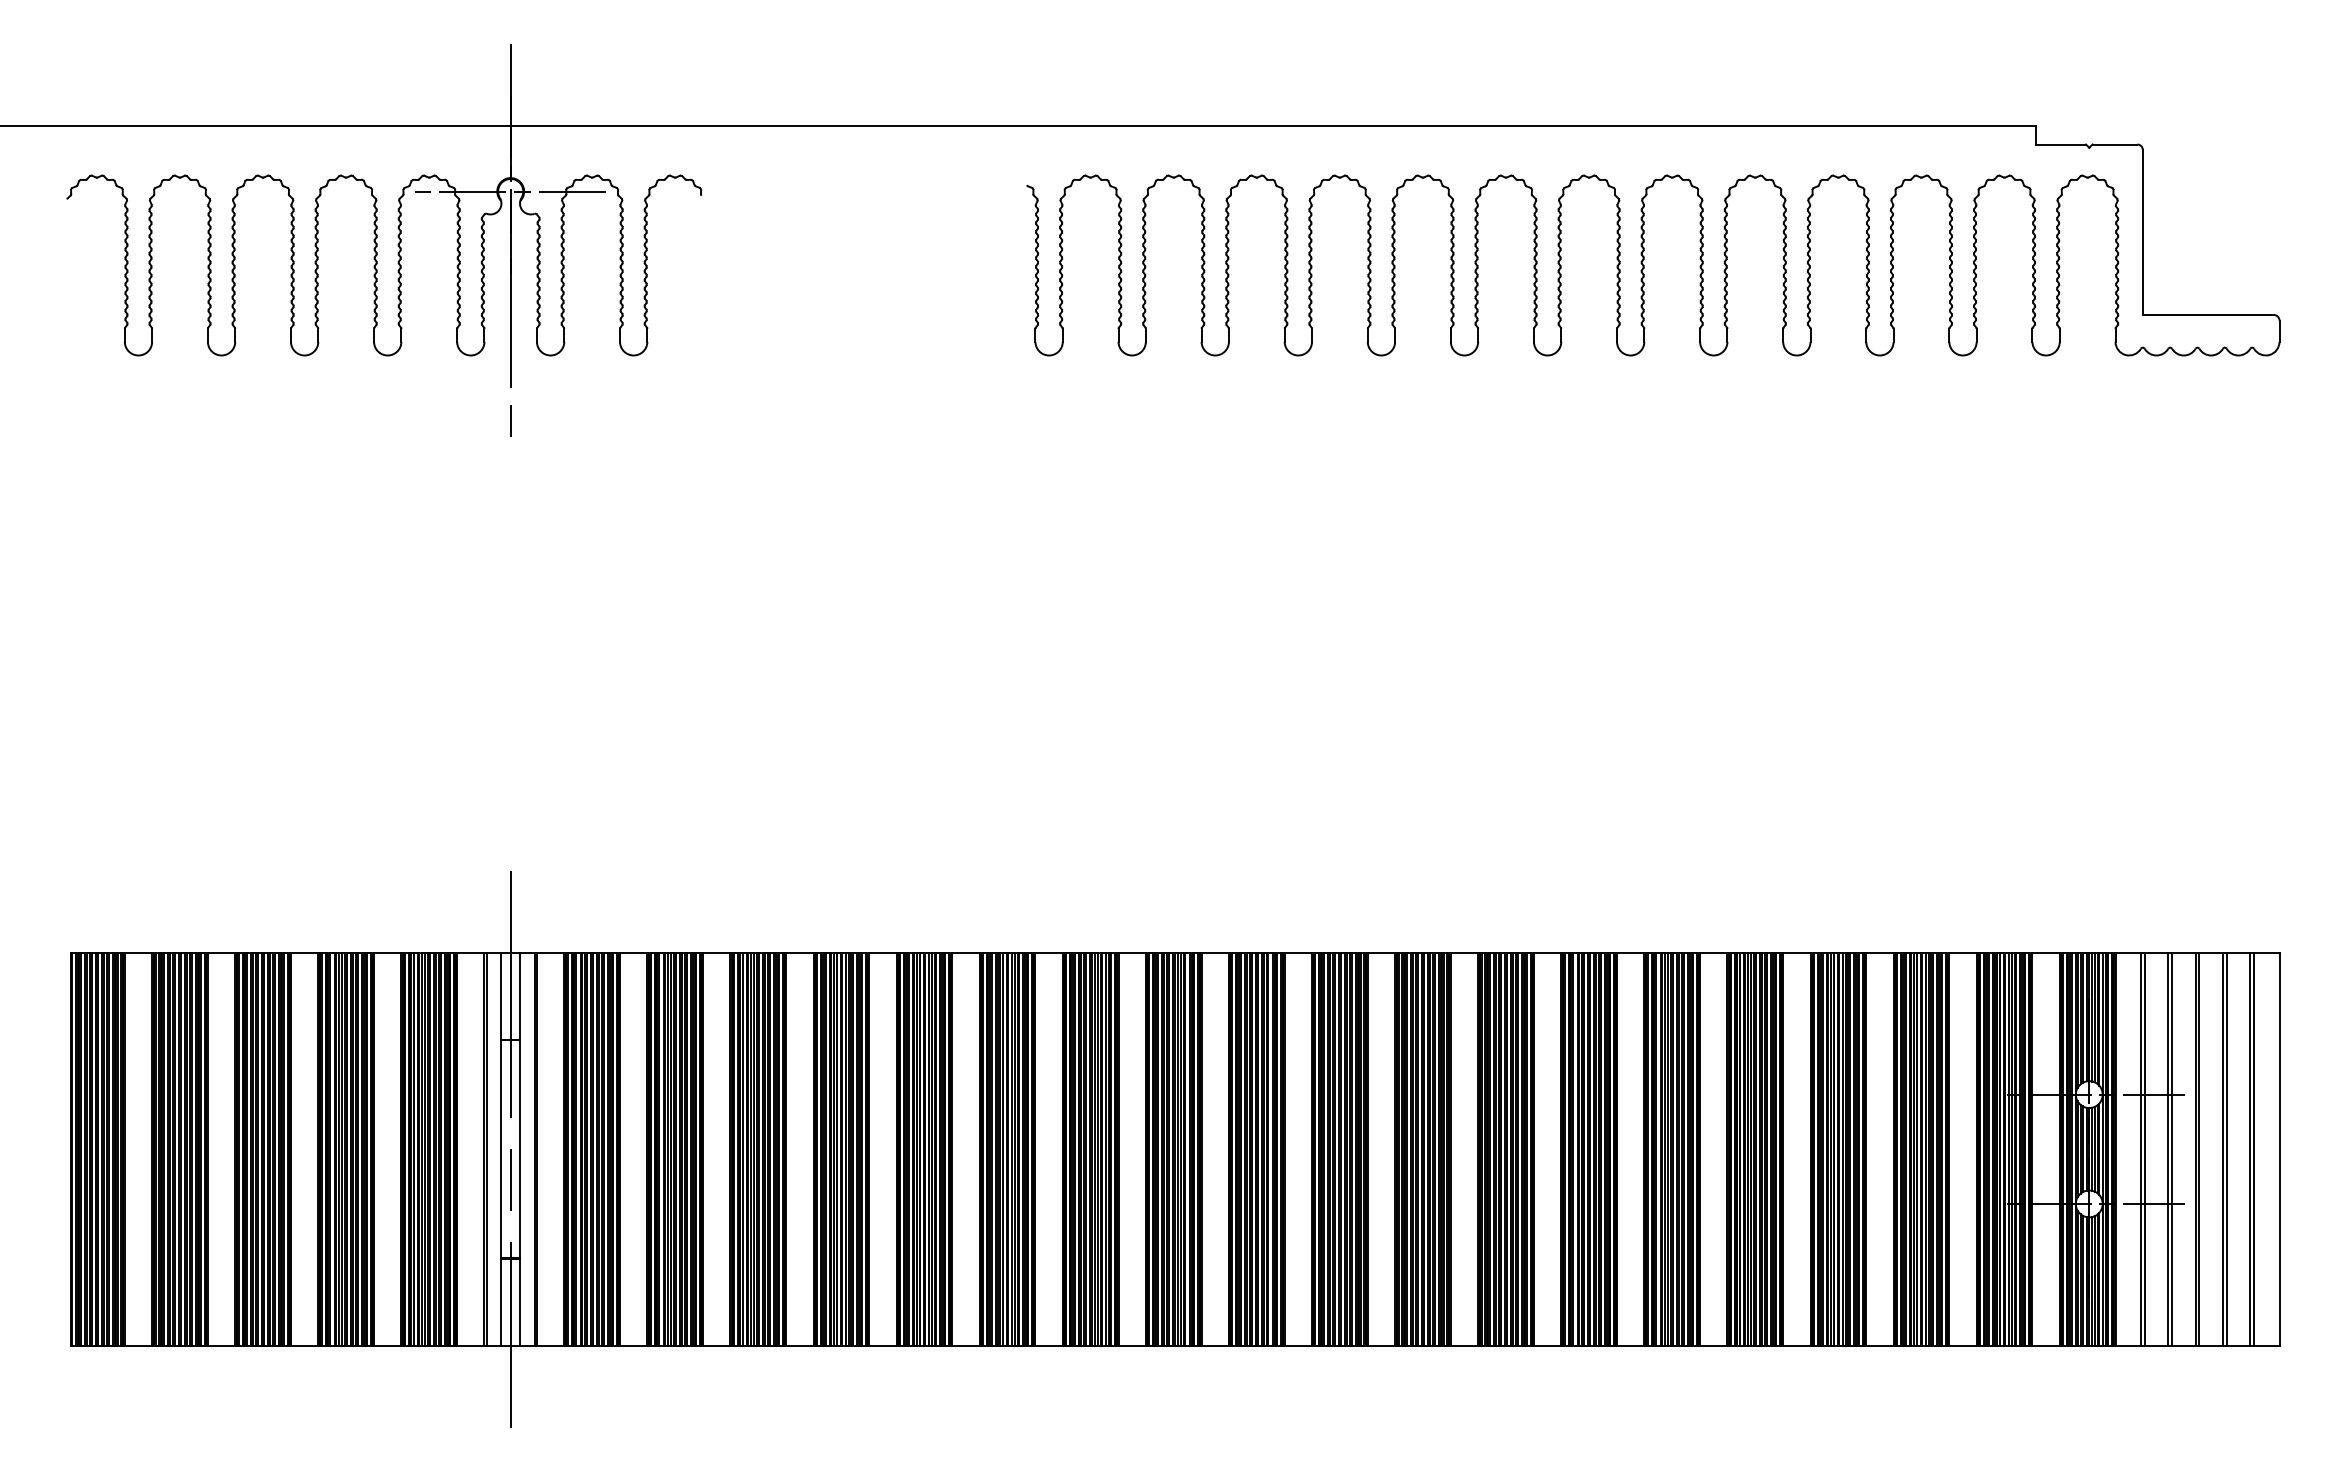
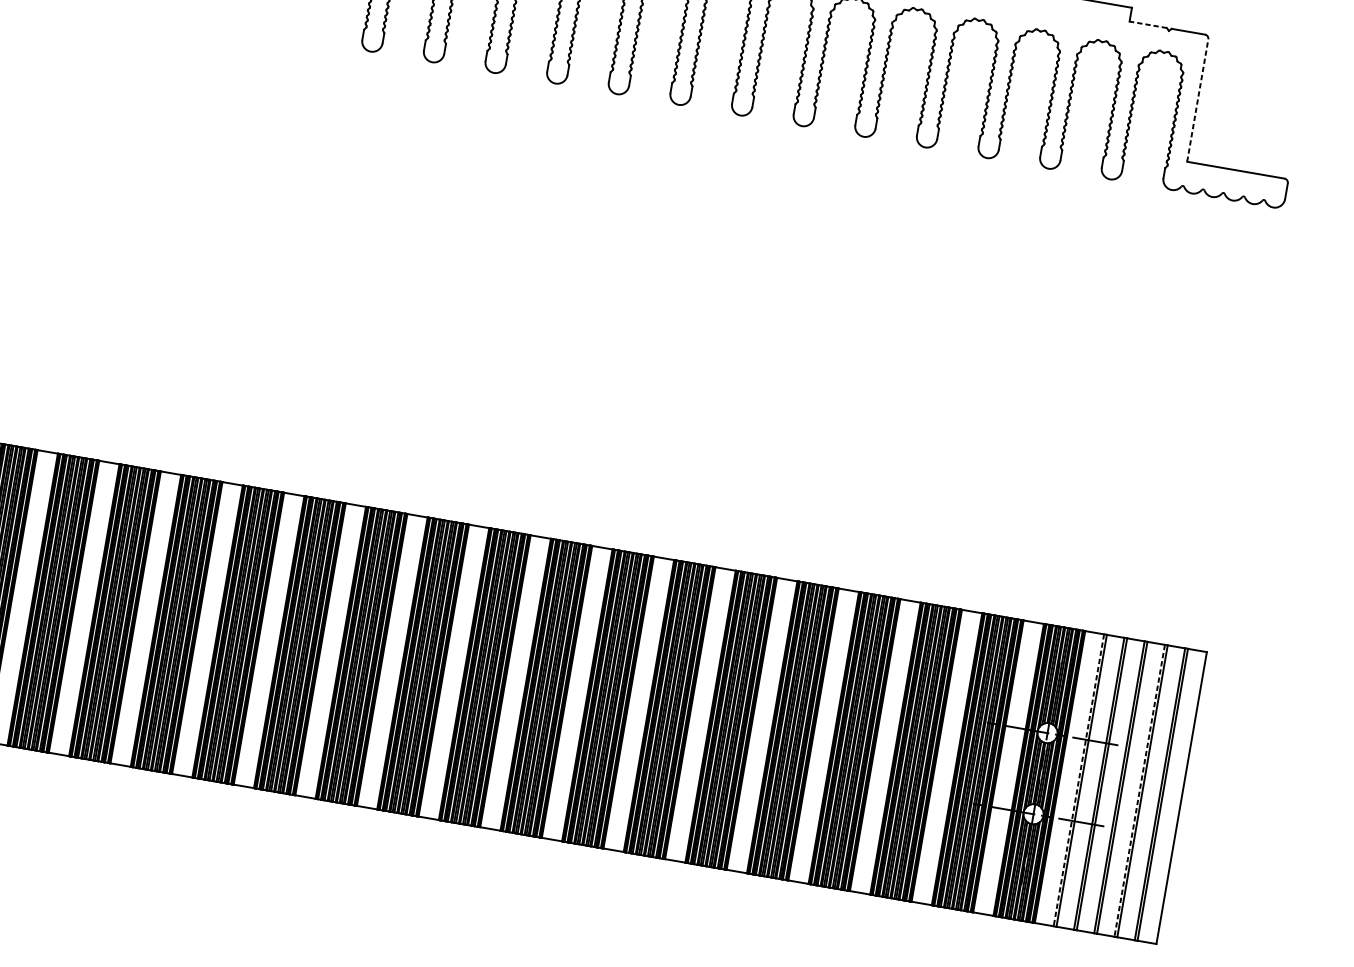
line: (2060, 144) -> (1147, 24), solid -> dashed
line: (2142, 232) -> (1197, 100), solid -> dashed
line: (2140, 1149) -> (1078, 780), solid -> dashed
line: (2222, 1149) -> (1139, 790), solid -> dashed

